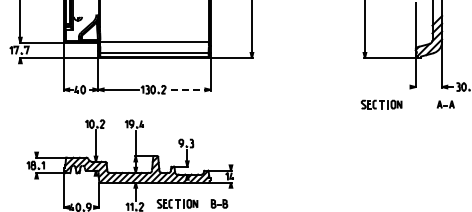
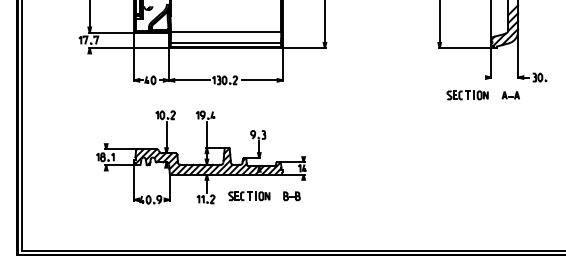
line: (190, 89) -> (262, 80), dashed -> solid
part: (381, 104) -> (467, 95), moved
part: (445, 104) -> (510, 95), moved

